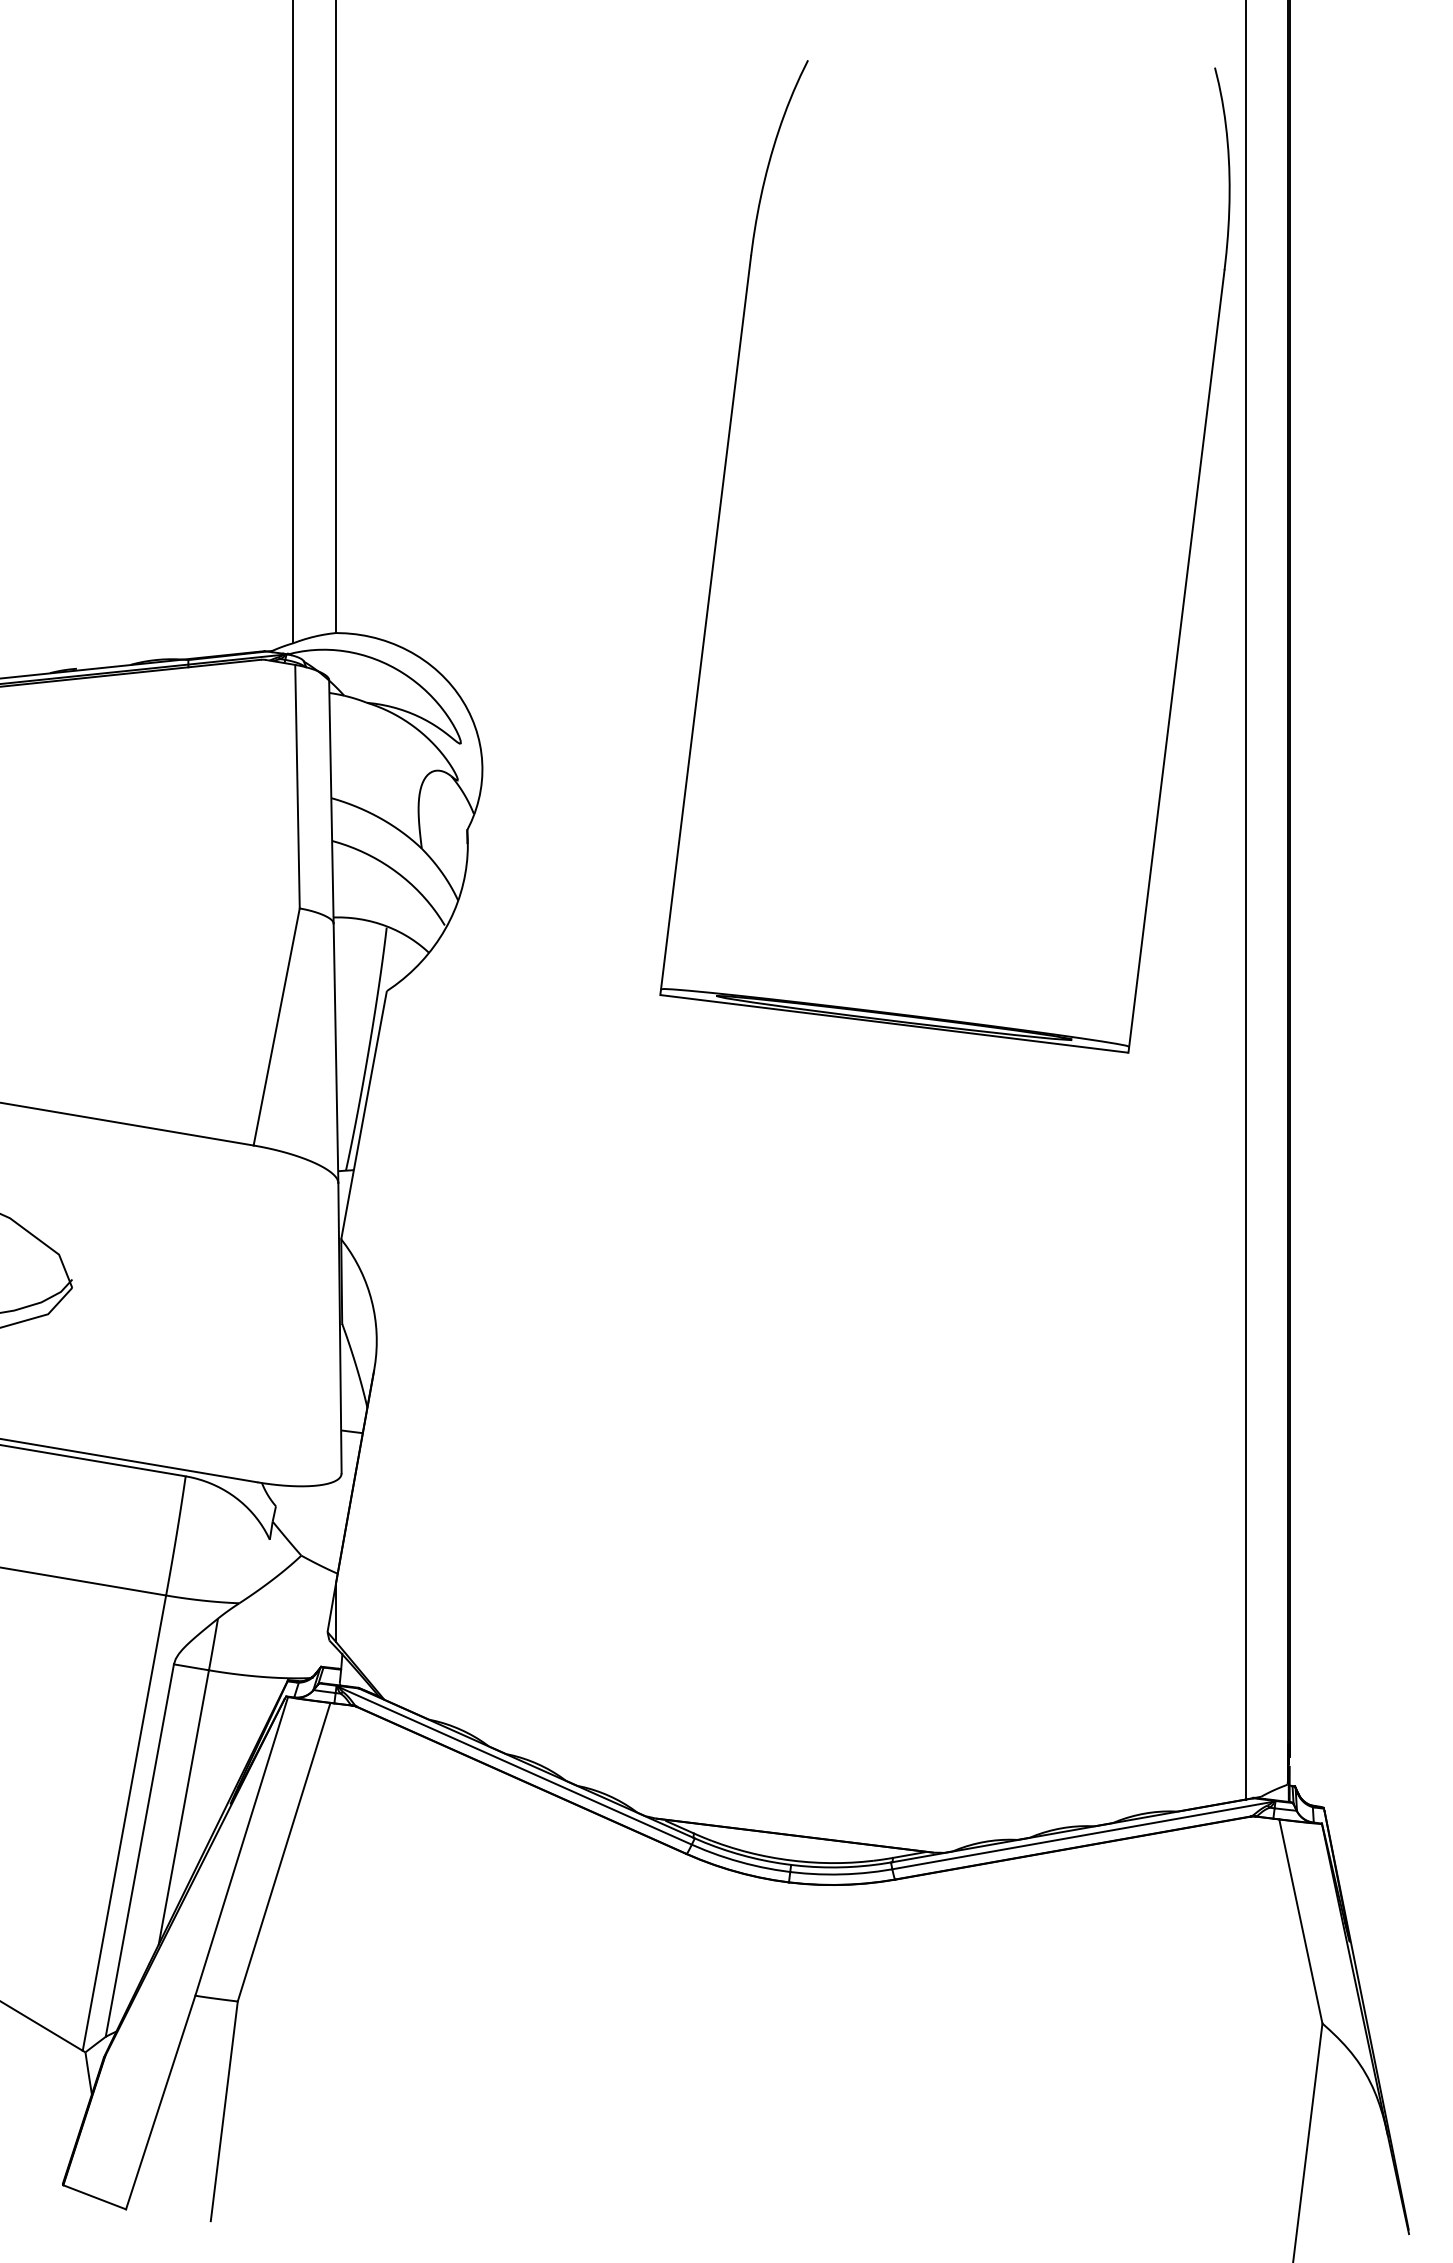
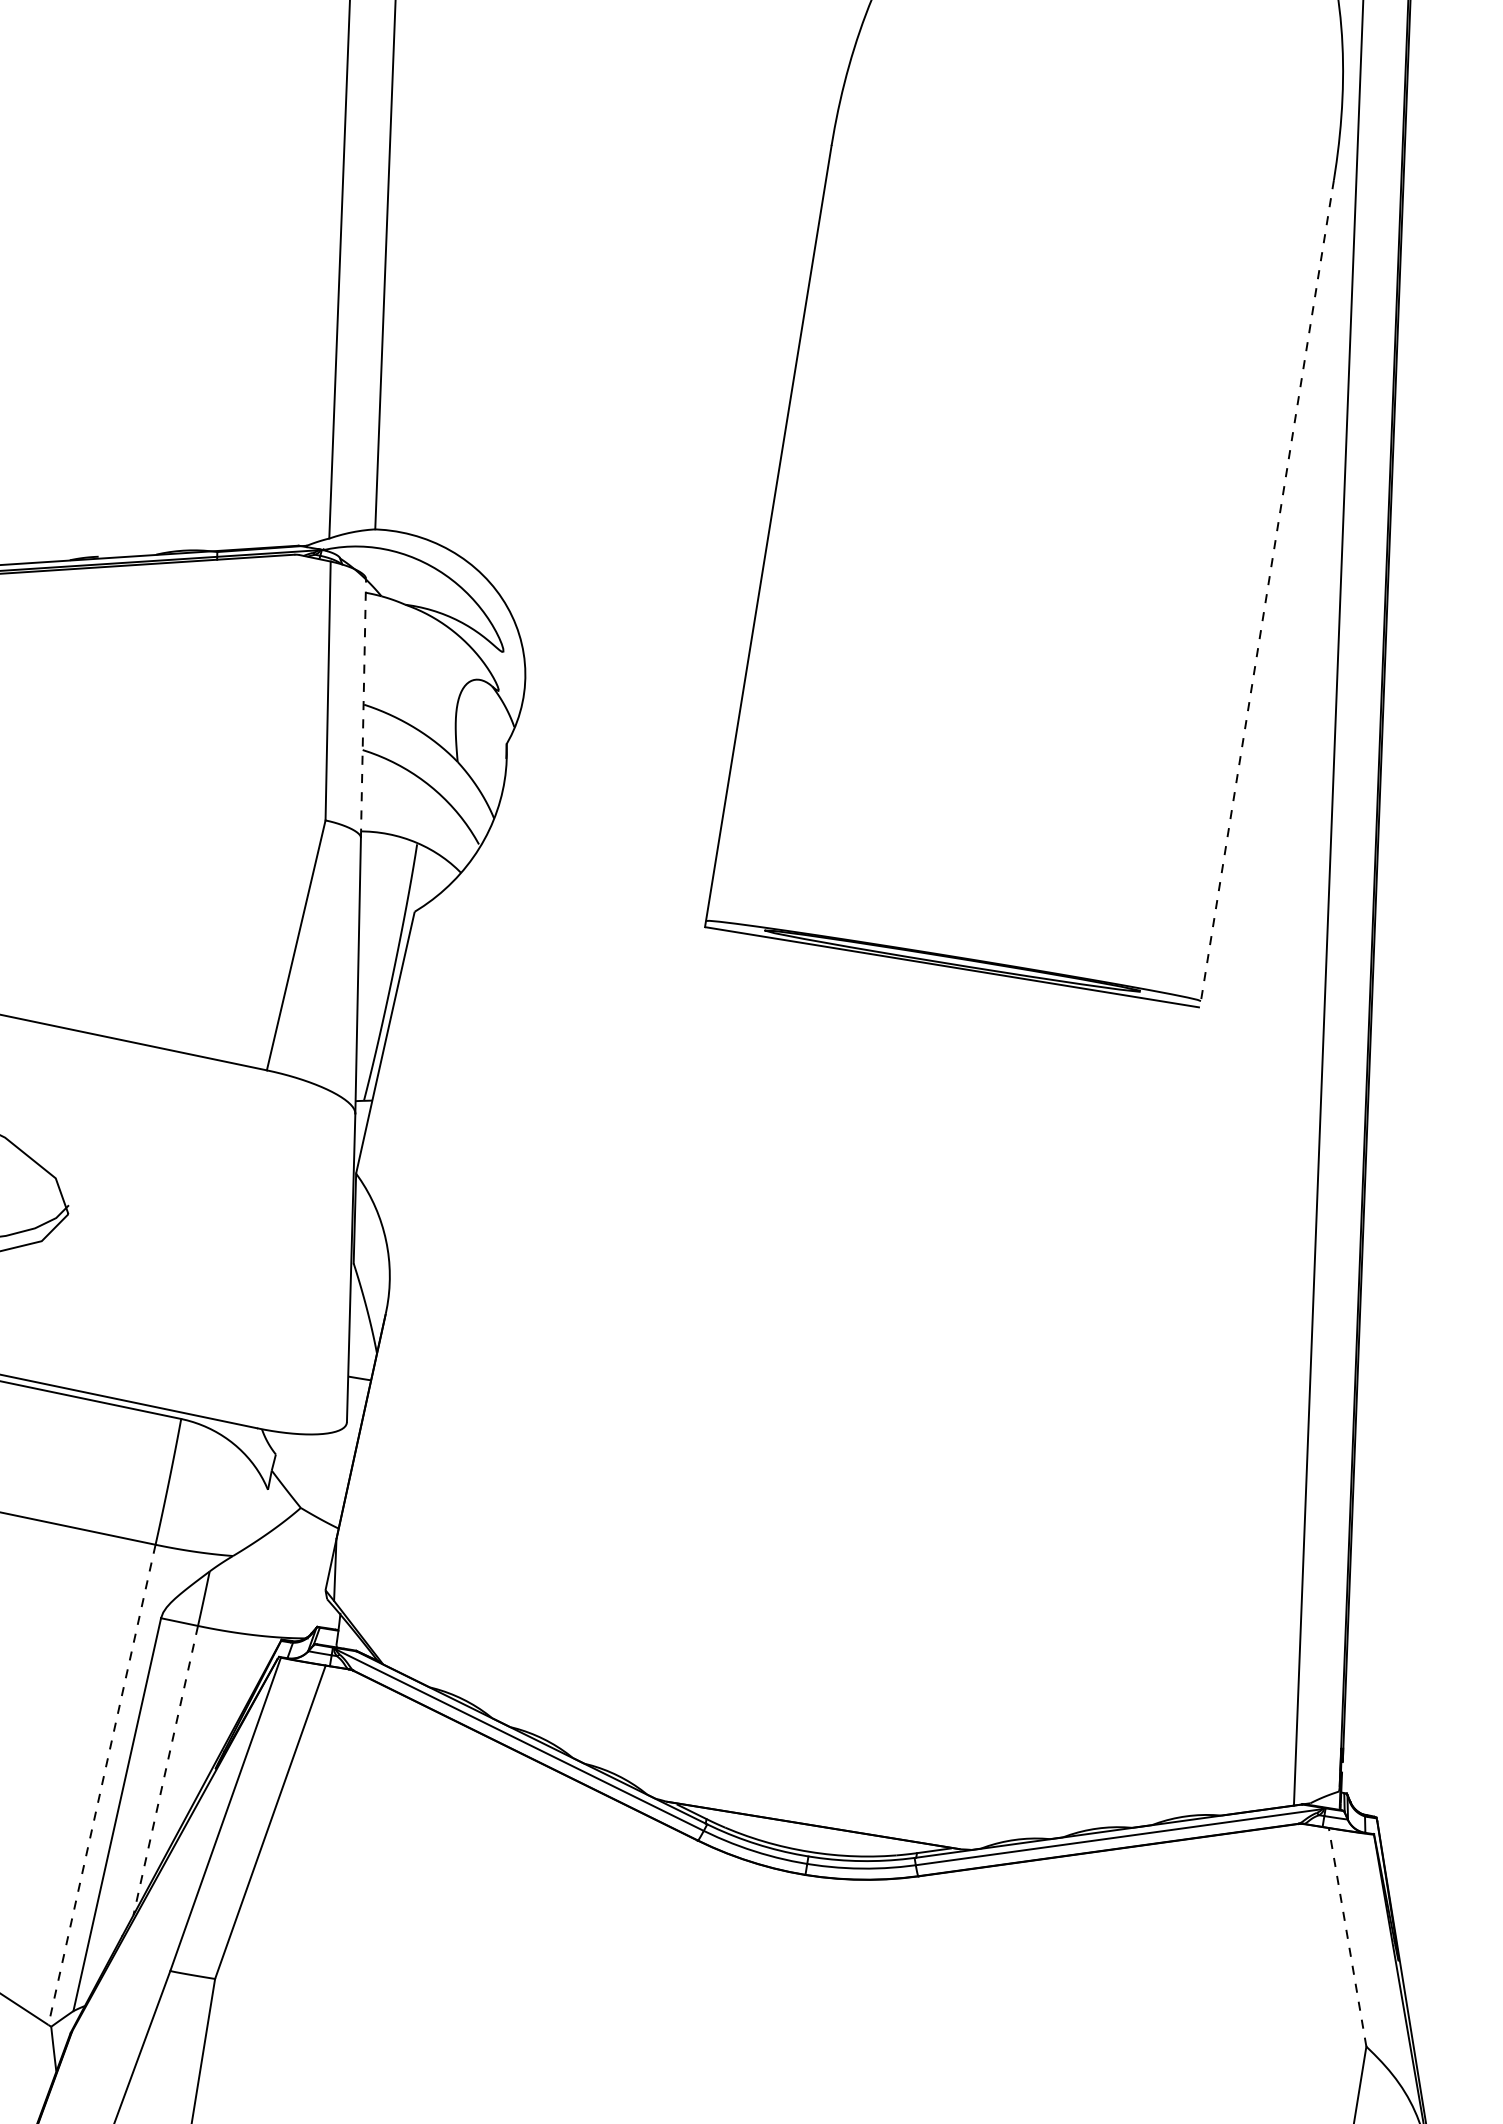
line: (1176, 661) -> (1266, 593), solid -> dashed
line: (331, 801) -> (363, 708), solid -> dashed
line: (183, 1807) -> (165, 1770), solid -> dashed
line: (124, 1823) -> (102, 1785), solid -> dashed
line: (1300, 1921) -> (1347, 1937), solid -> dashed

